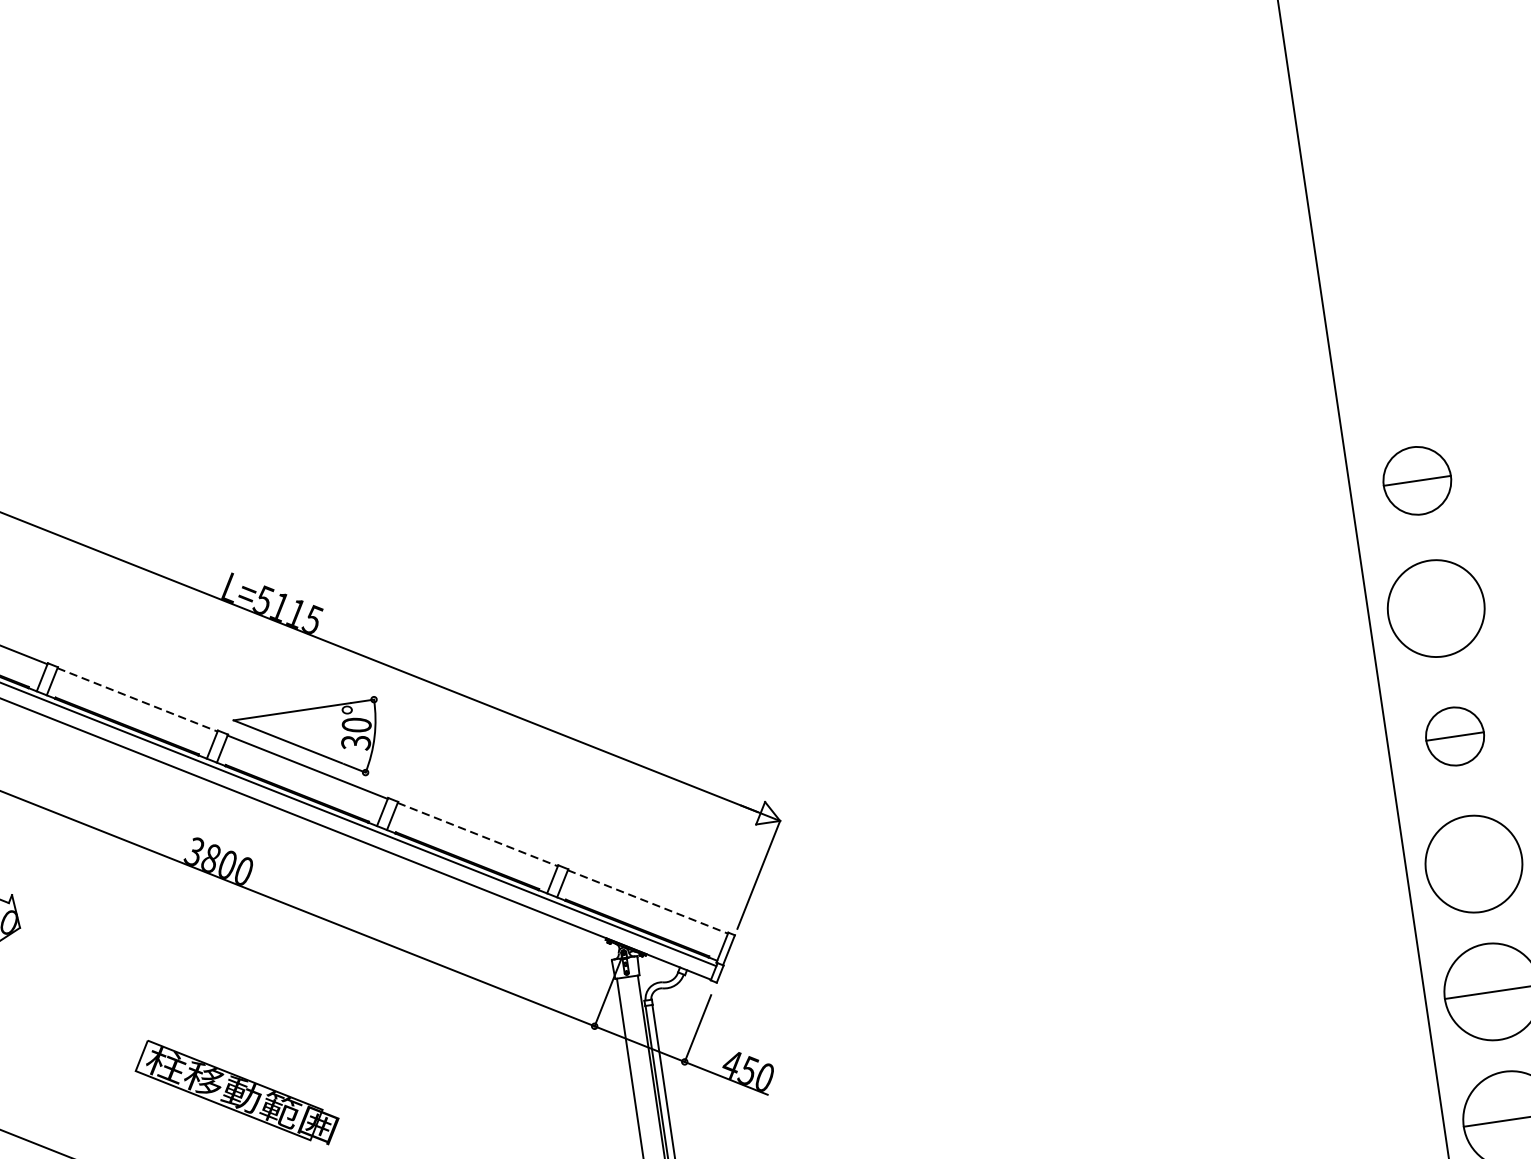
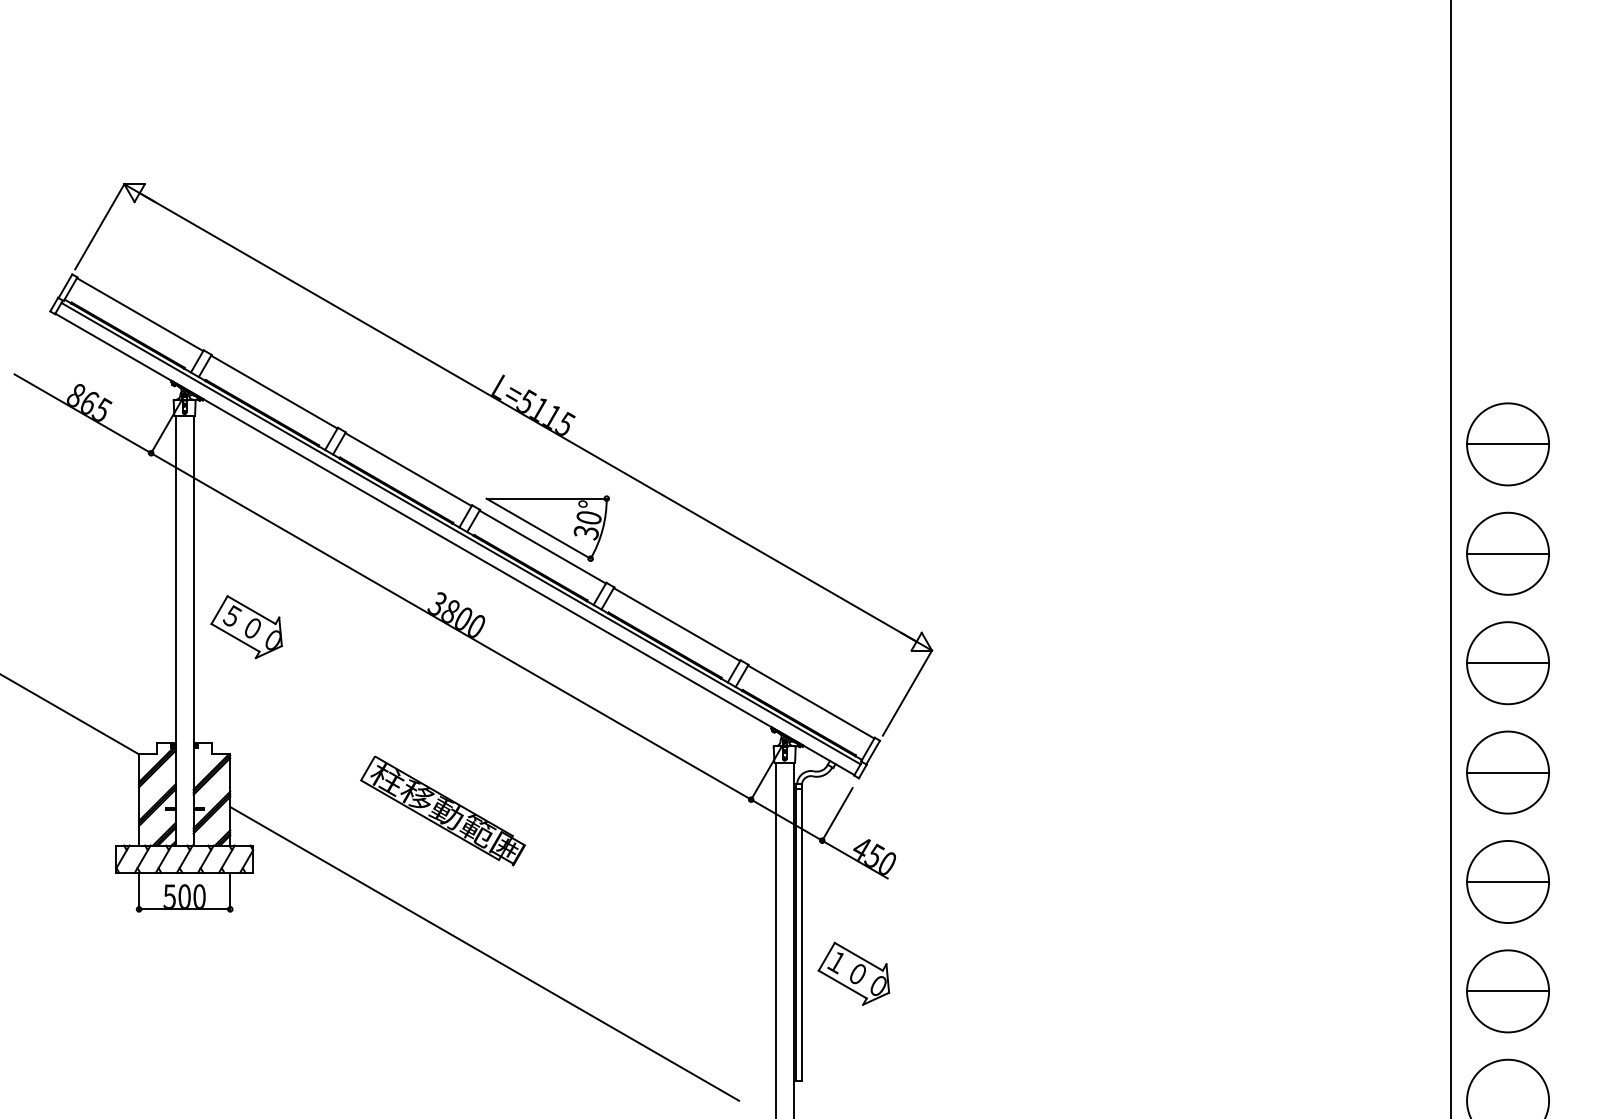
part: (1416, 481) -> (1507, 444), size x1.43
line: (1436, 608) -> (1508, 553), added
line: (137, 699) -> (408, 469), dashed -> solid
part: (1454, 736) -> (1507, 663), size x1.67
line: (478, 834) -> (677, 624), dashed -> solid
line: (1474, 863) -> (1508, 772), added
line: (648, 902) -> (811, 702), dashed -> solid

